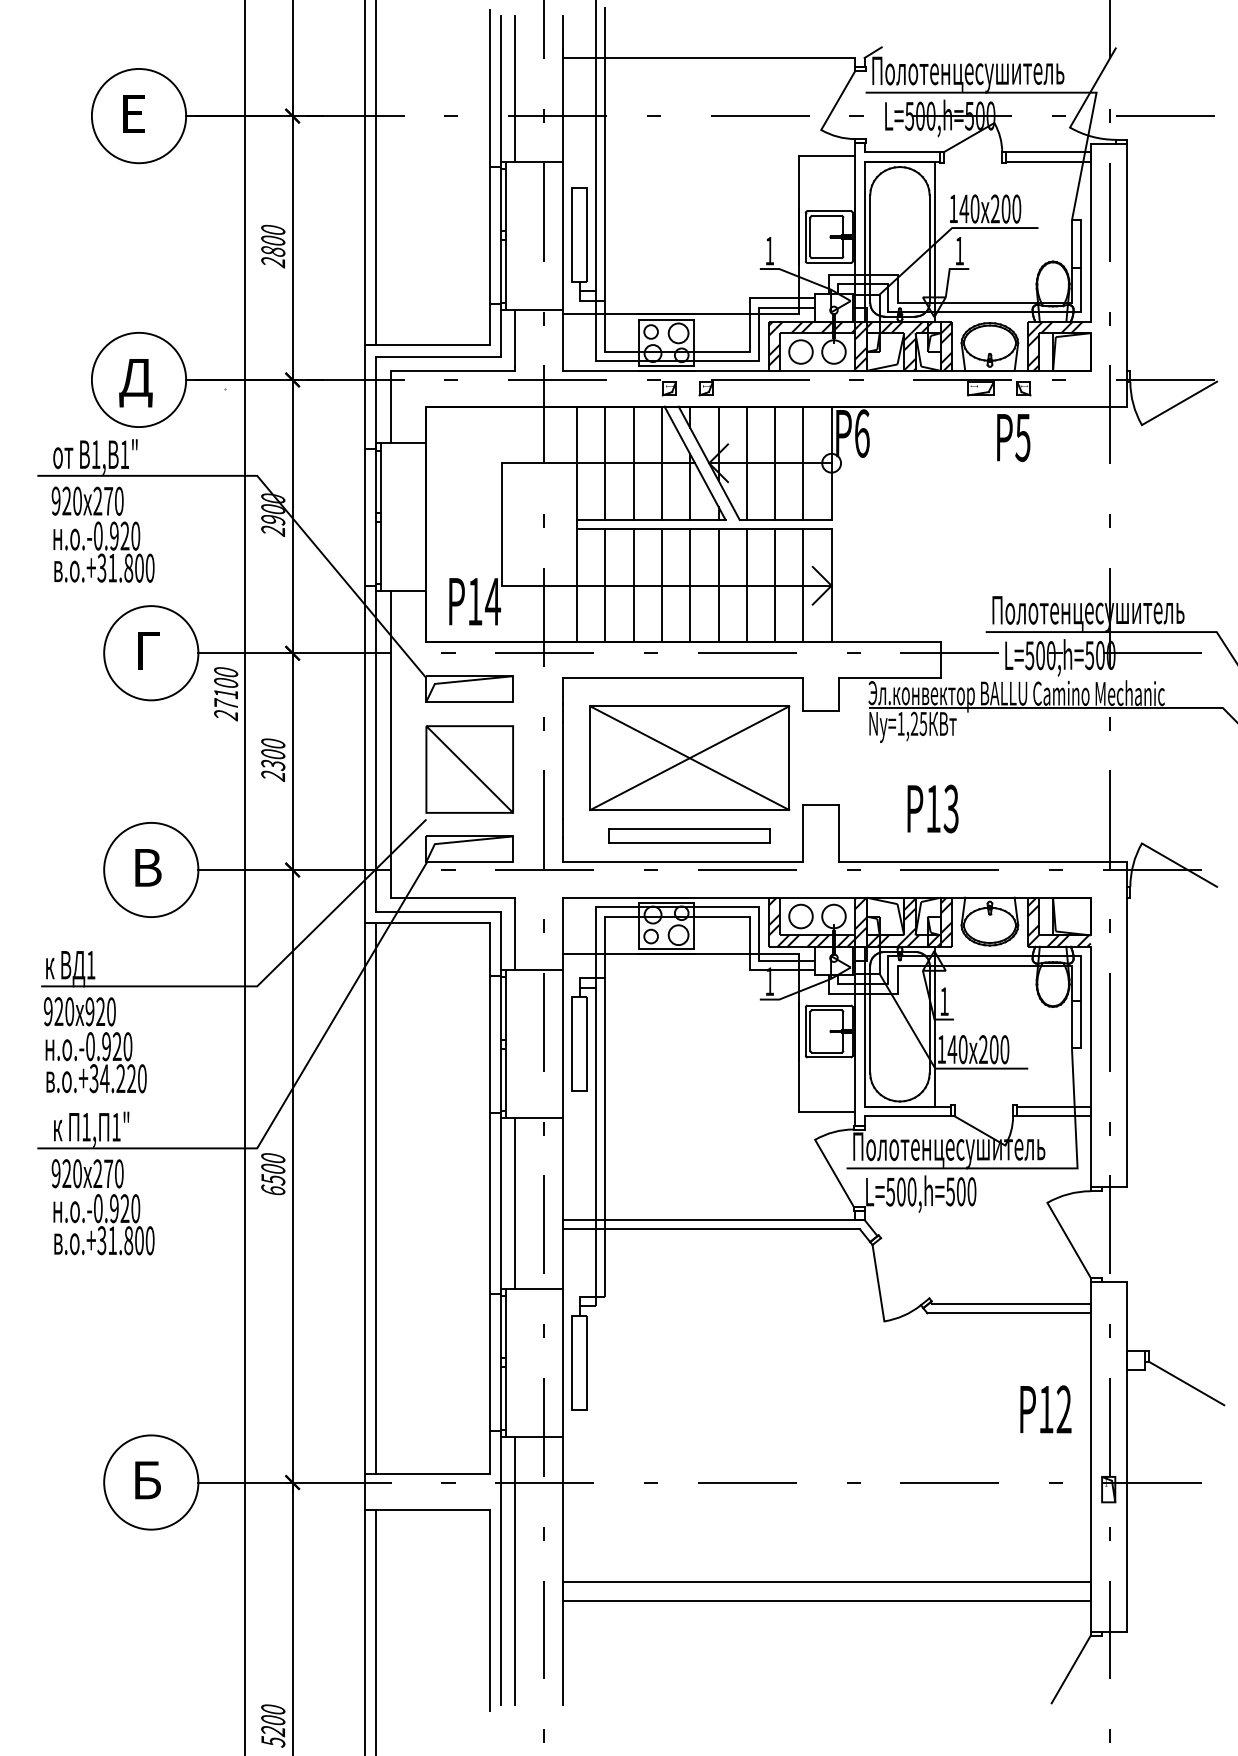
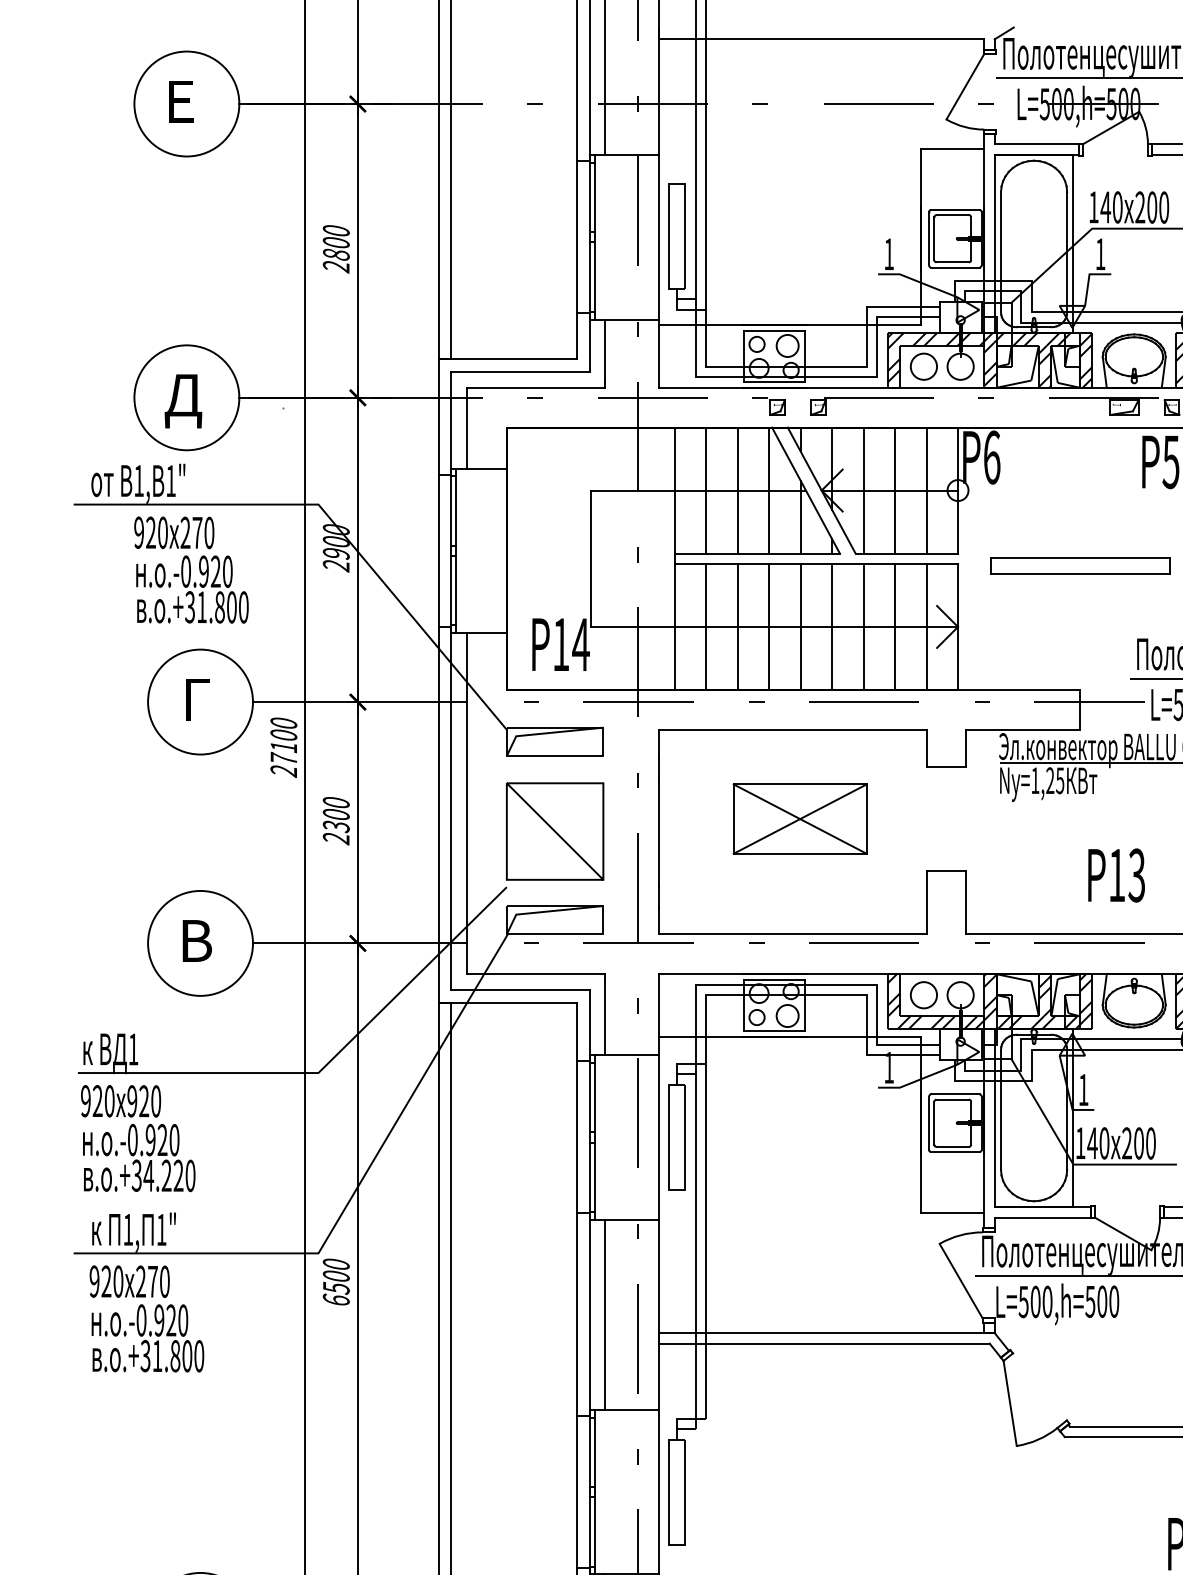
text: (102, 534) -> (190, 569), moved
part: (689, 758) -> (799, 819), size x0.6
text: (932, 808) -> (1115, 874), moved
part: (689, 835) -> (1080, 565), moved

